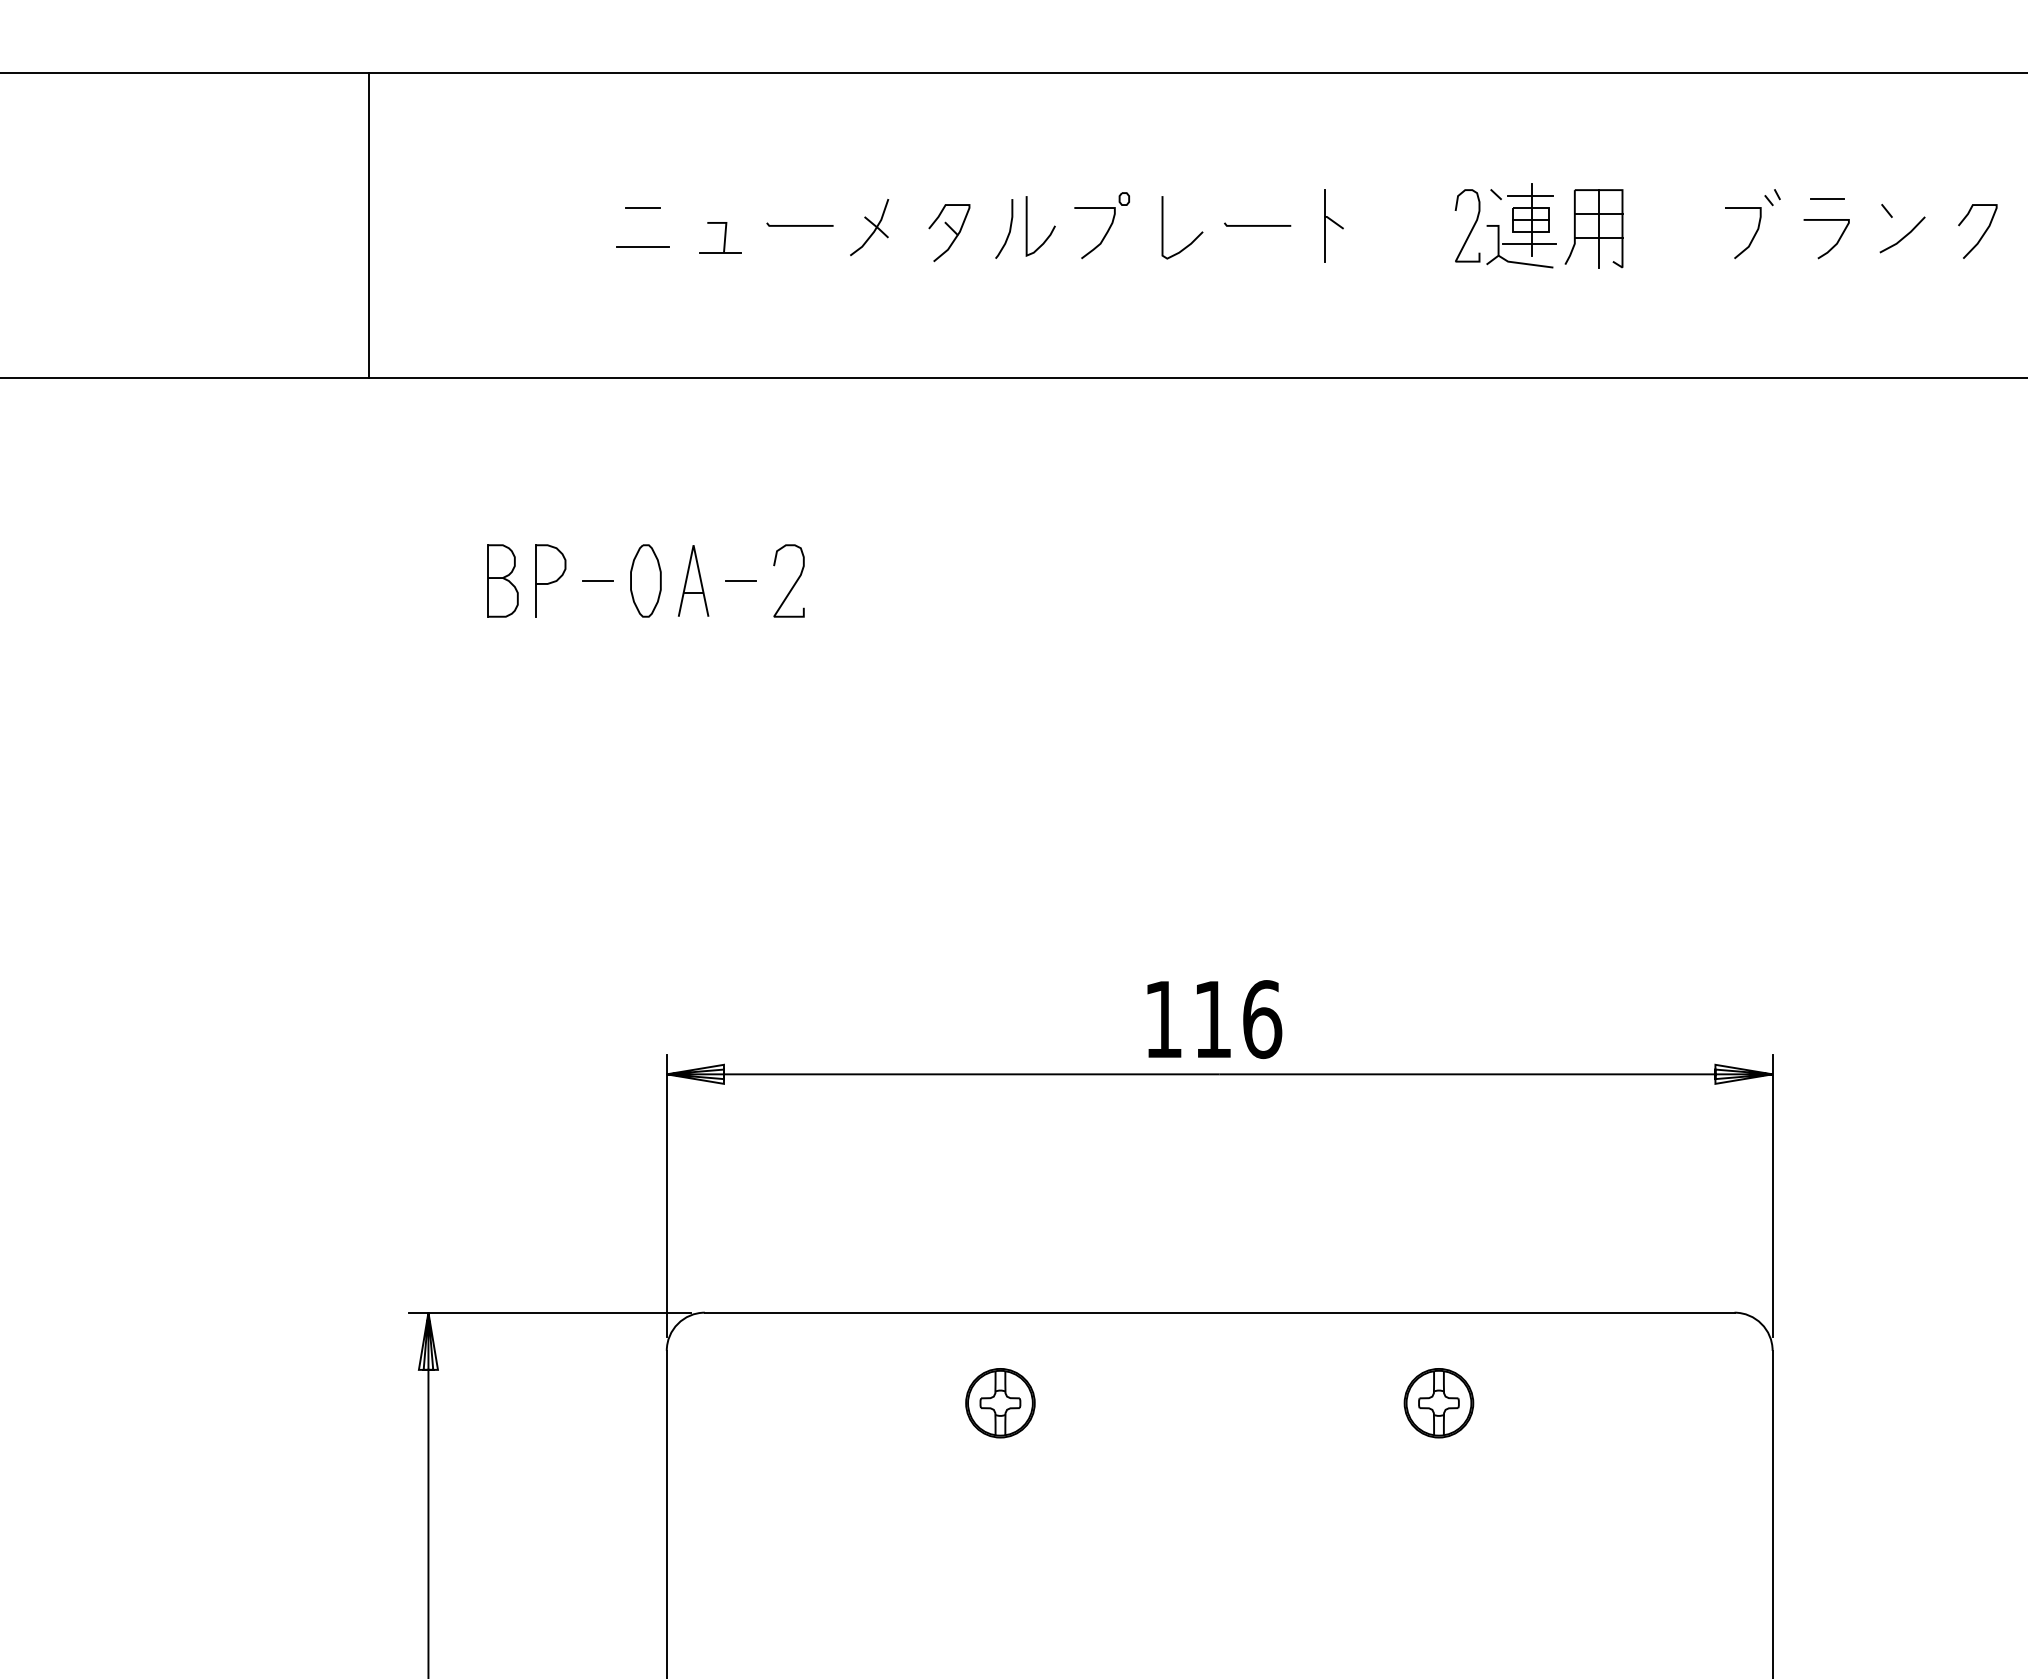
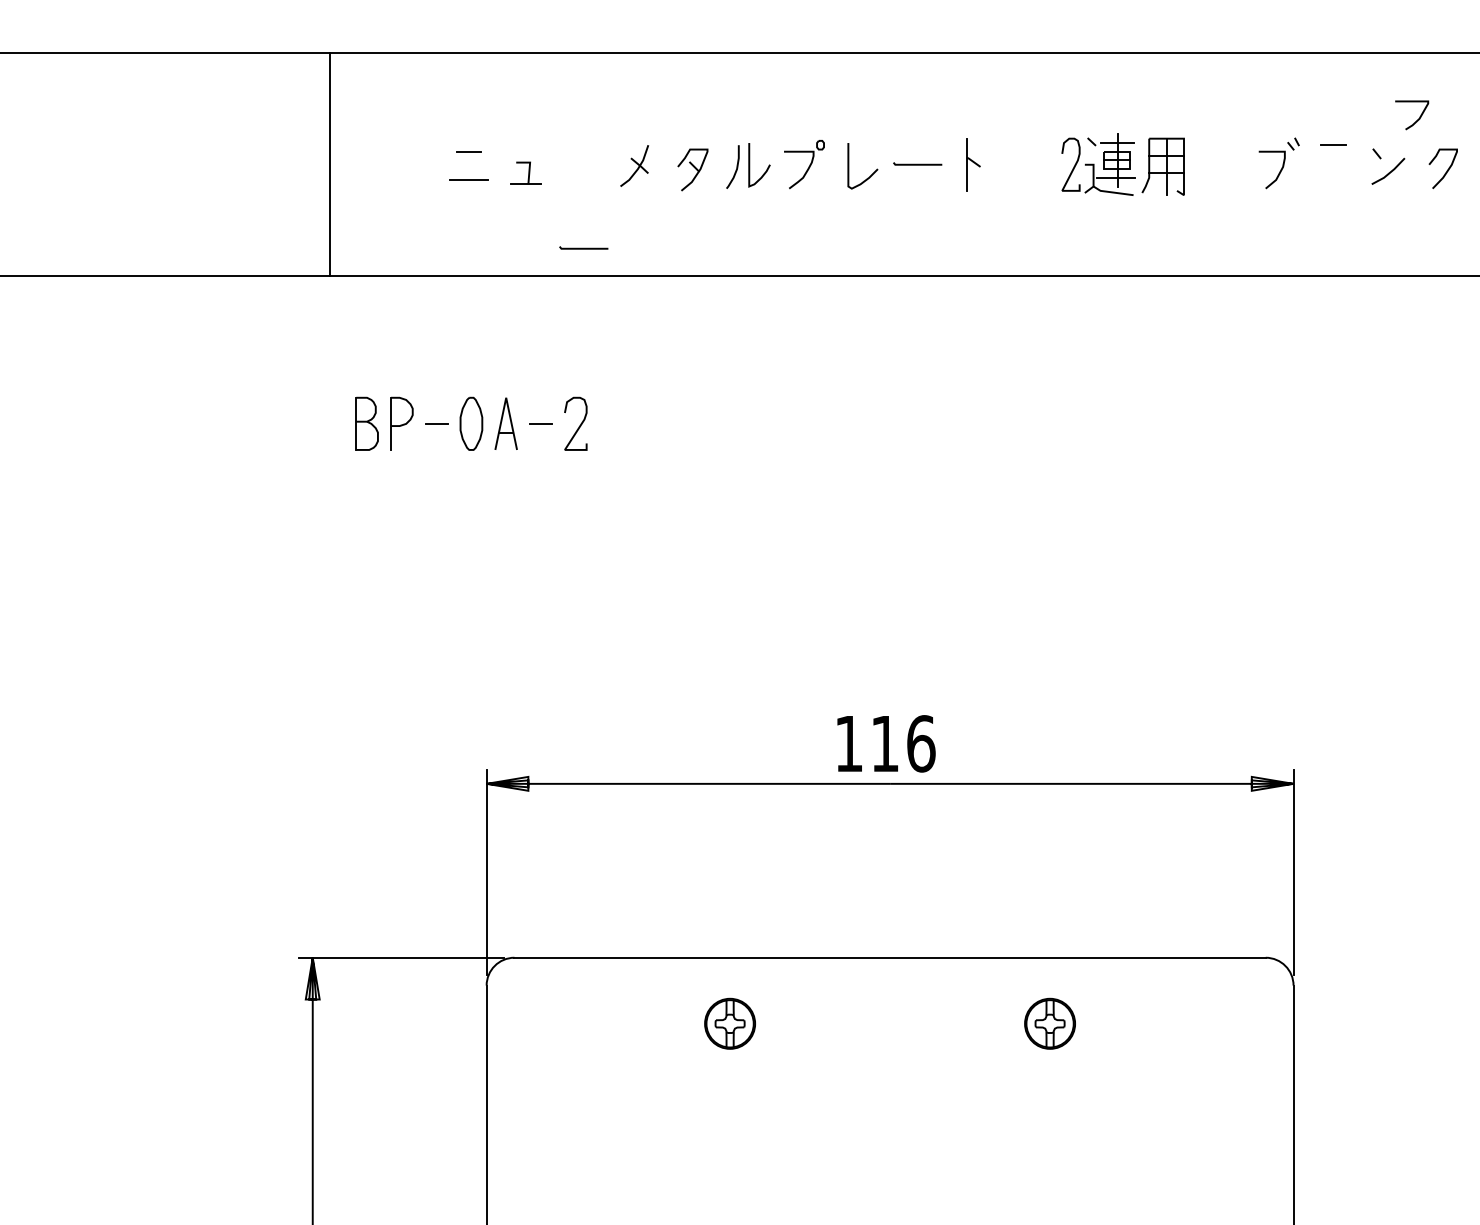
line: (799, 224) -> (583, 247), moved
line: (369, 225) -> (330, 164), moved
curve: (1834, 244) -> (1417, 119), moved

